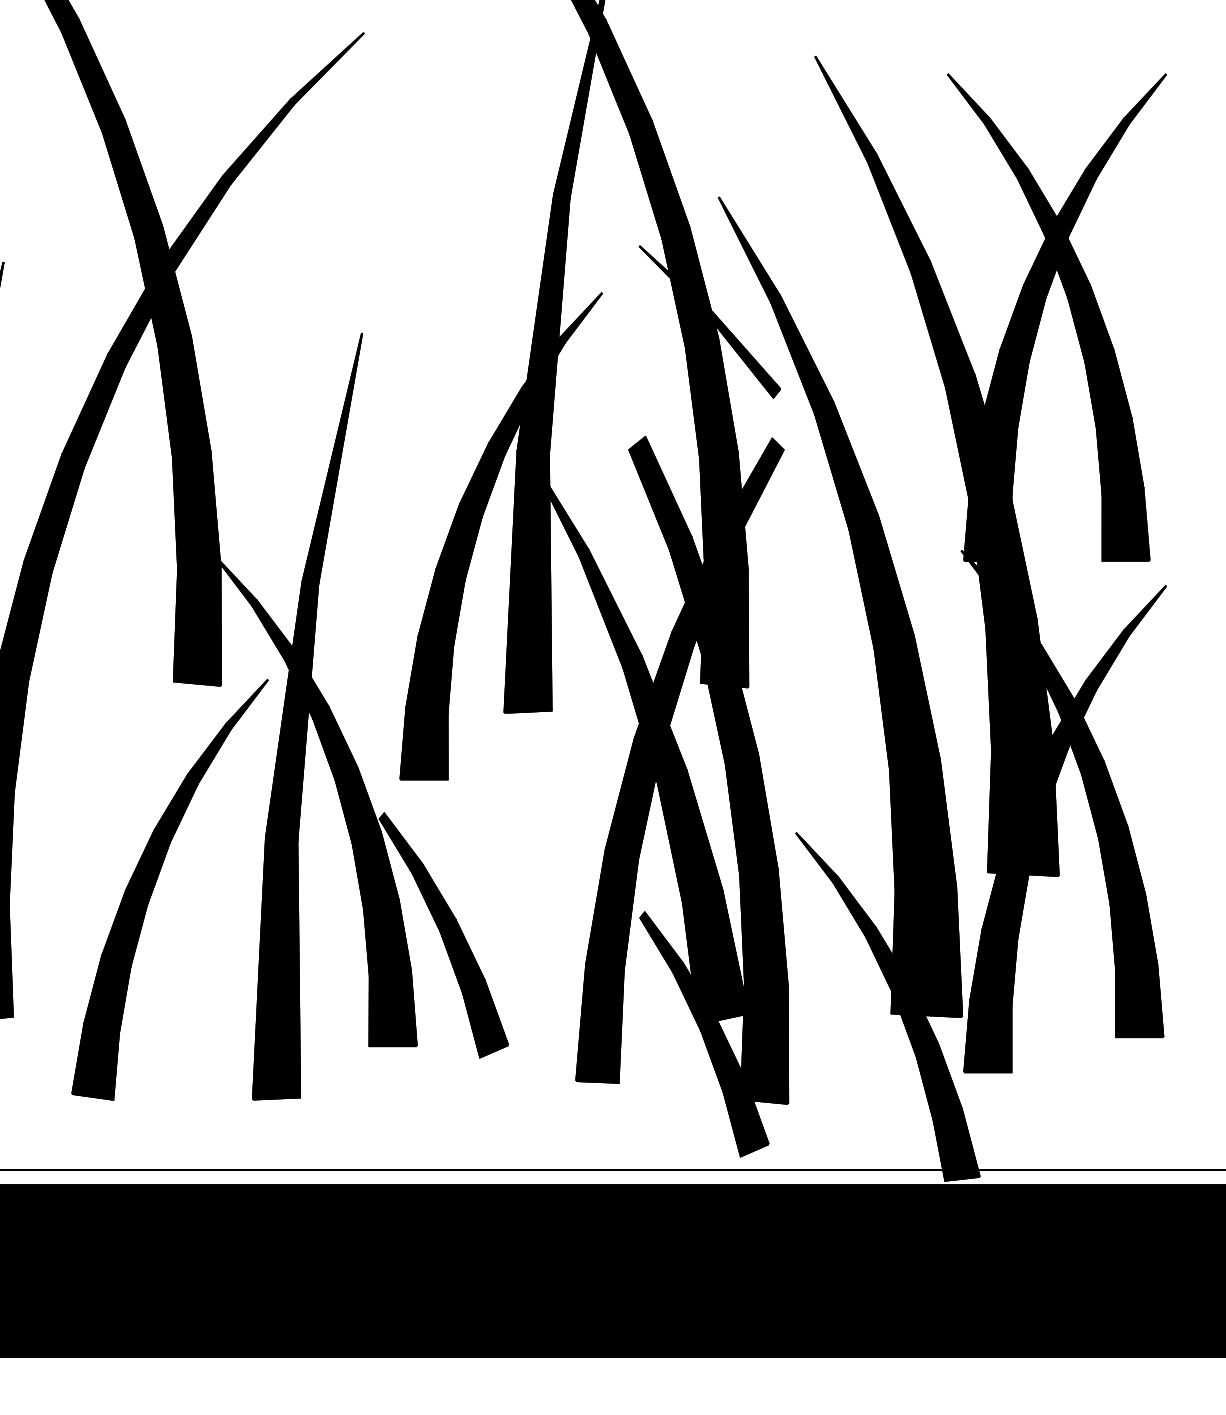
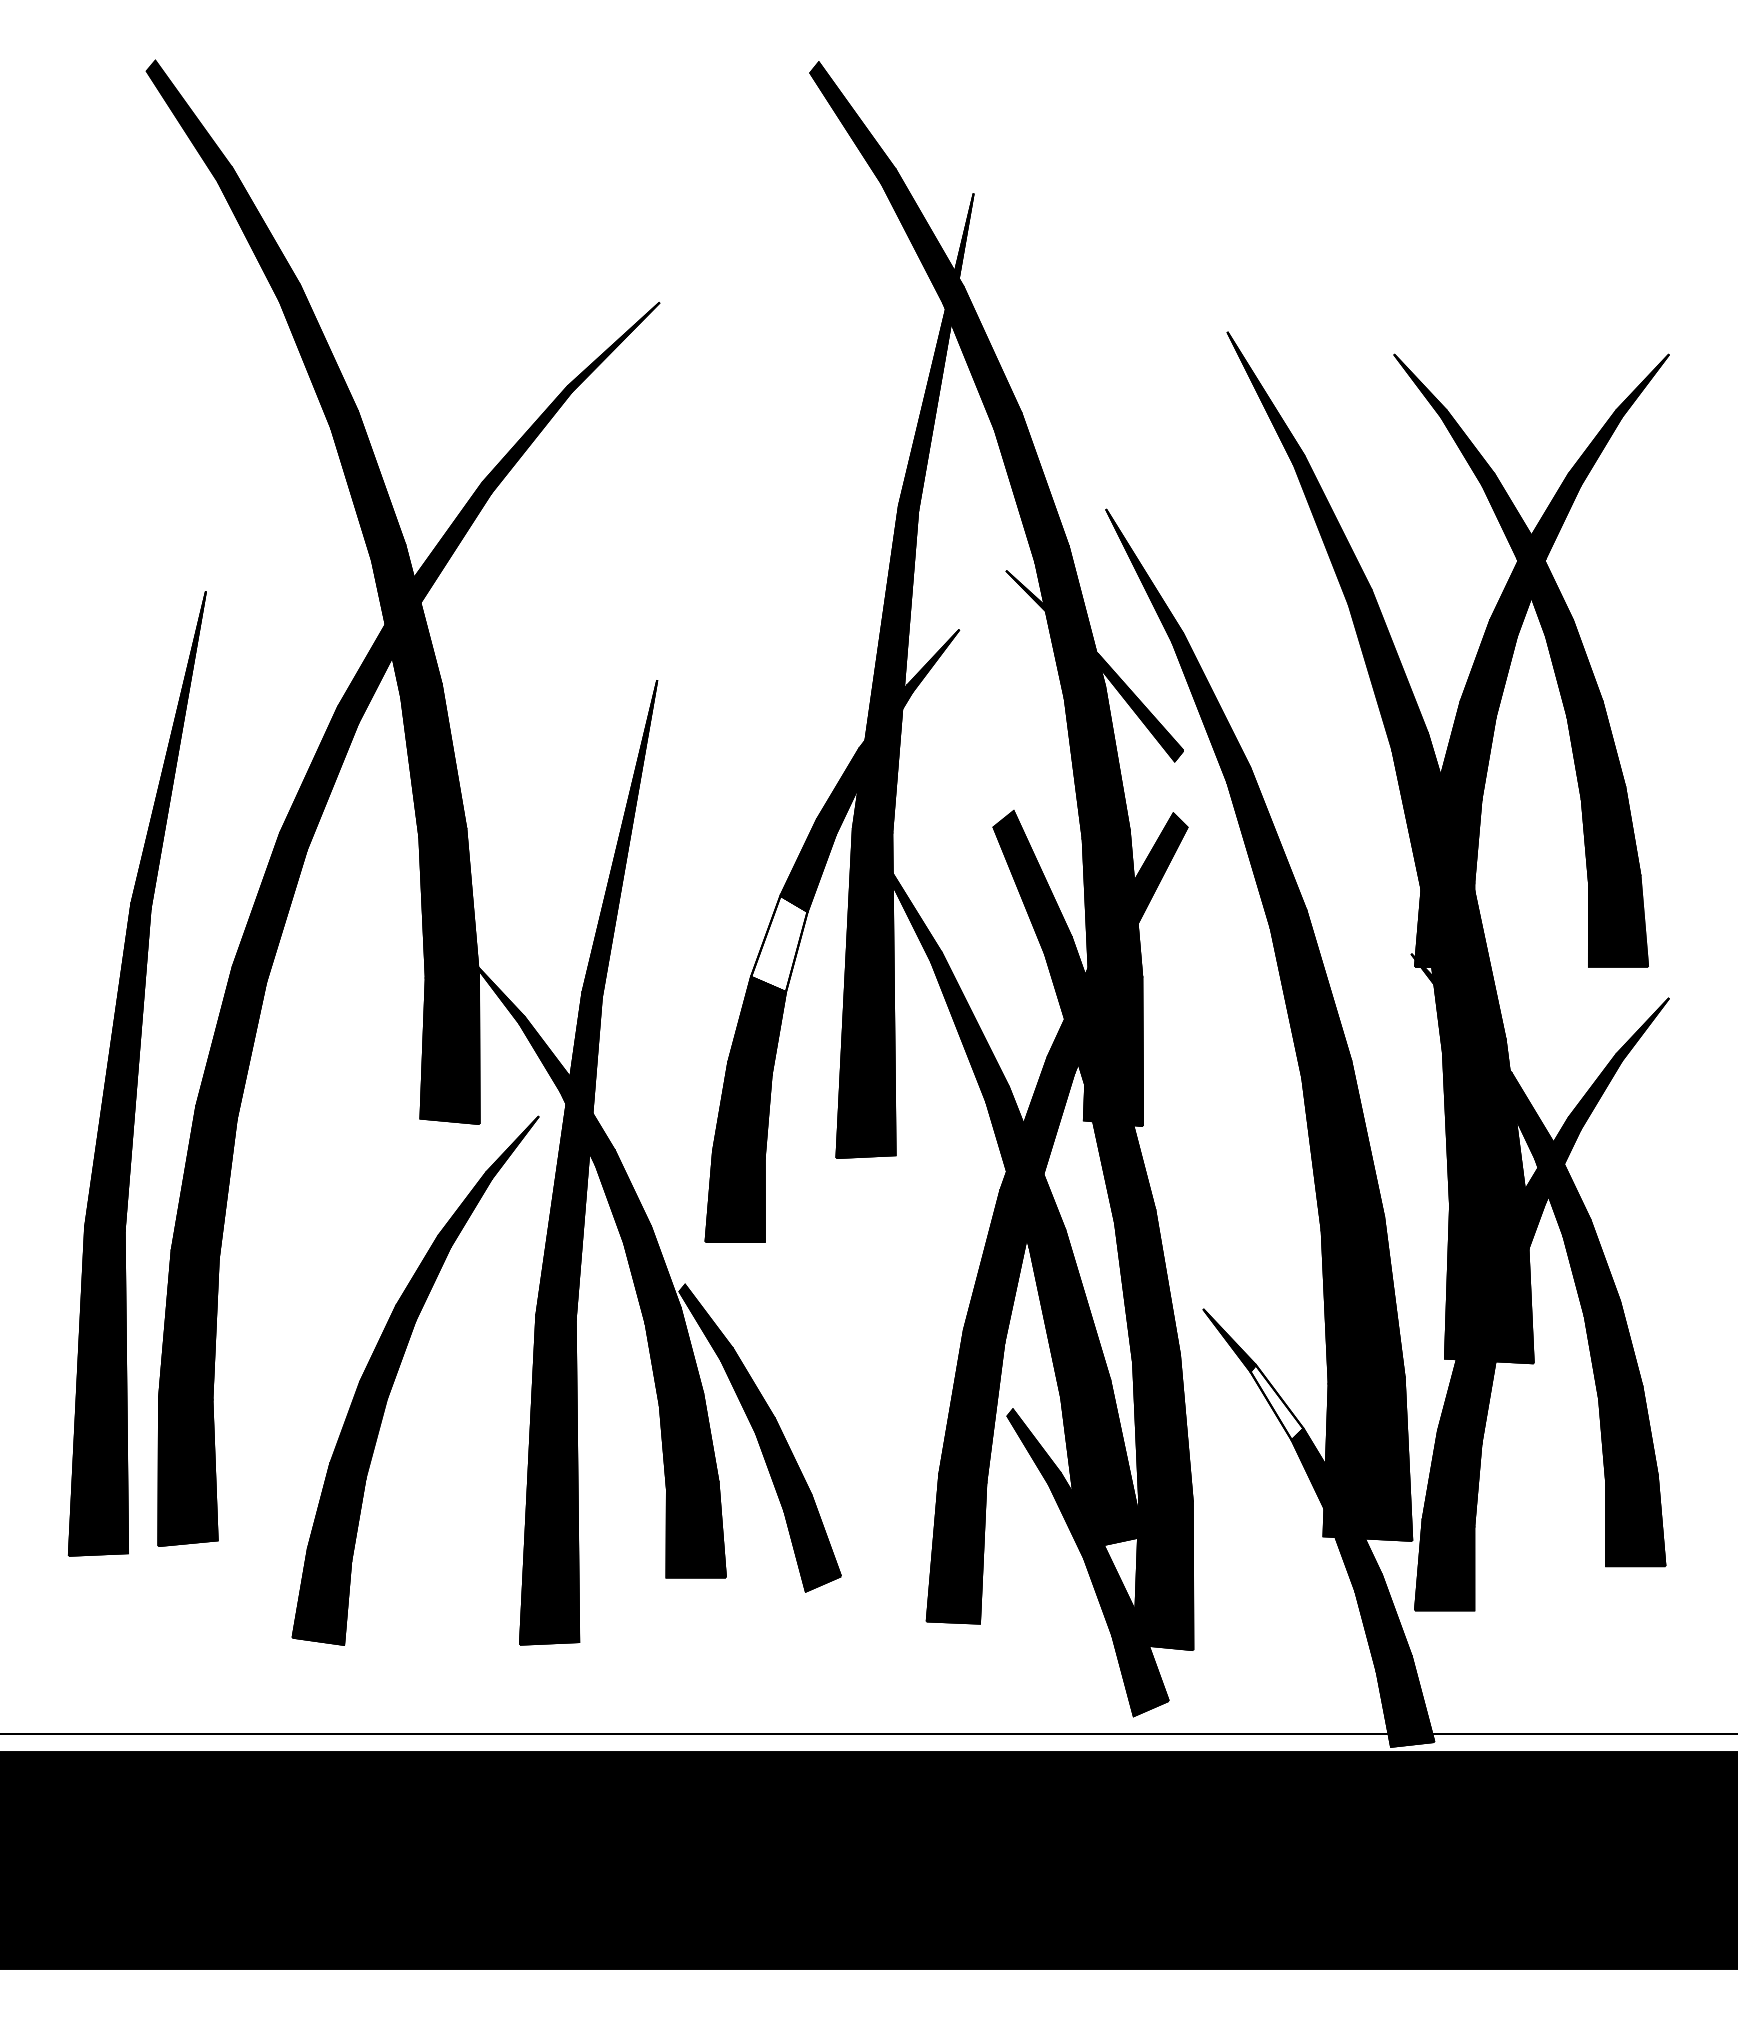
fill: (459, 542) -> (779, 943), removed
fill: (854, 907) -> (1276, 1402), removed

